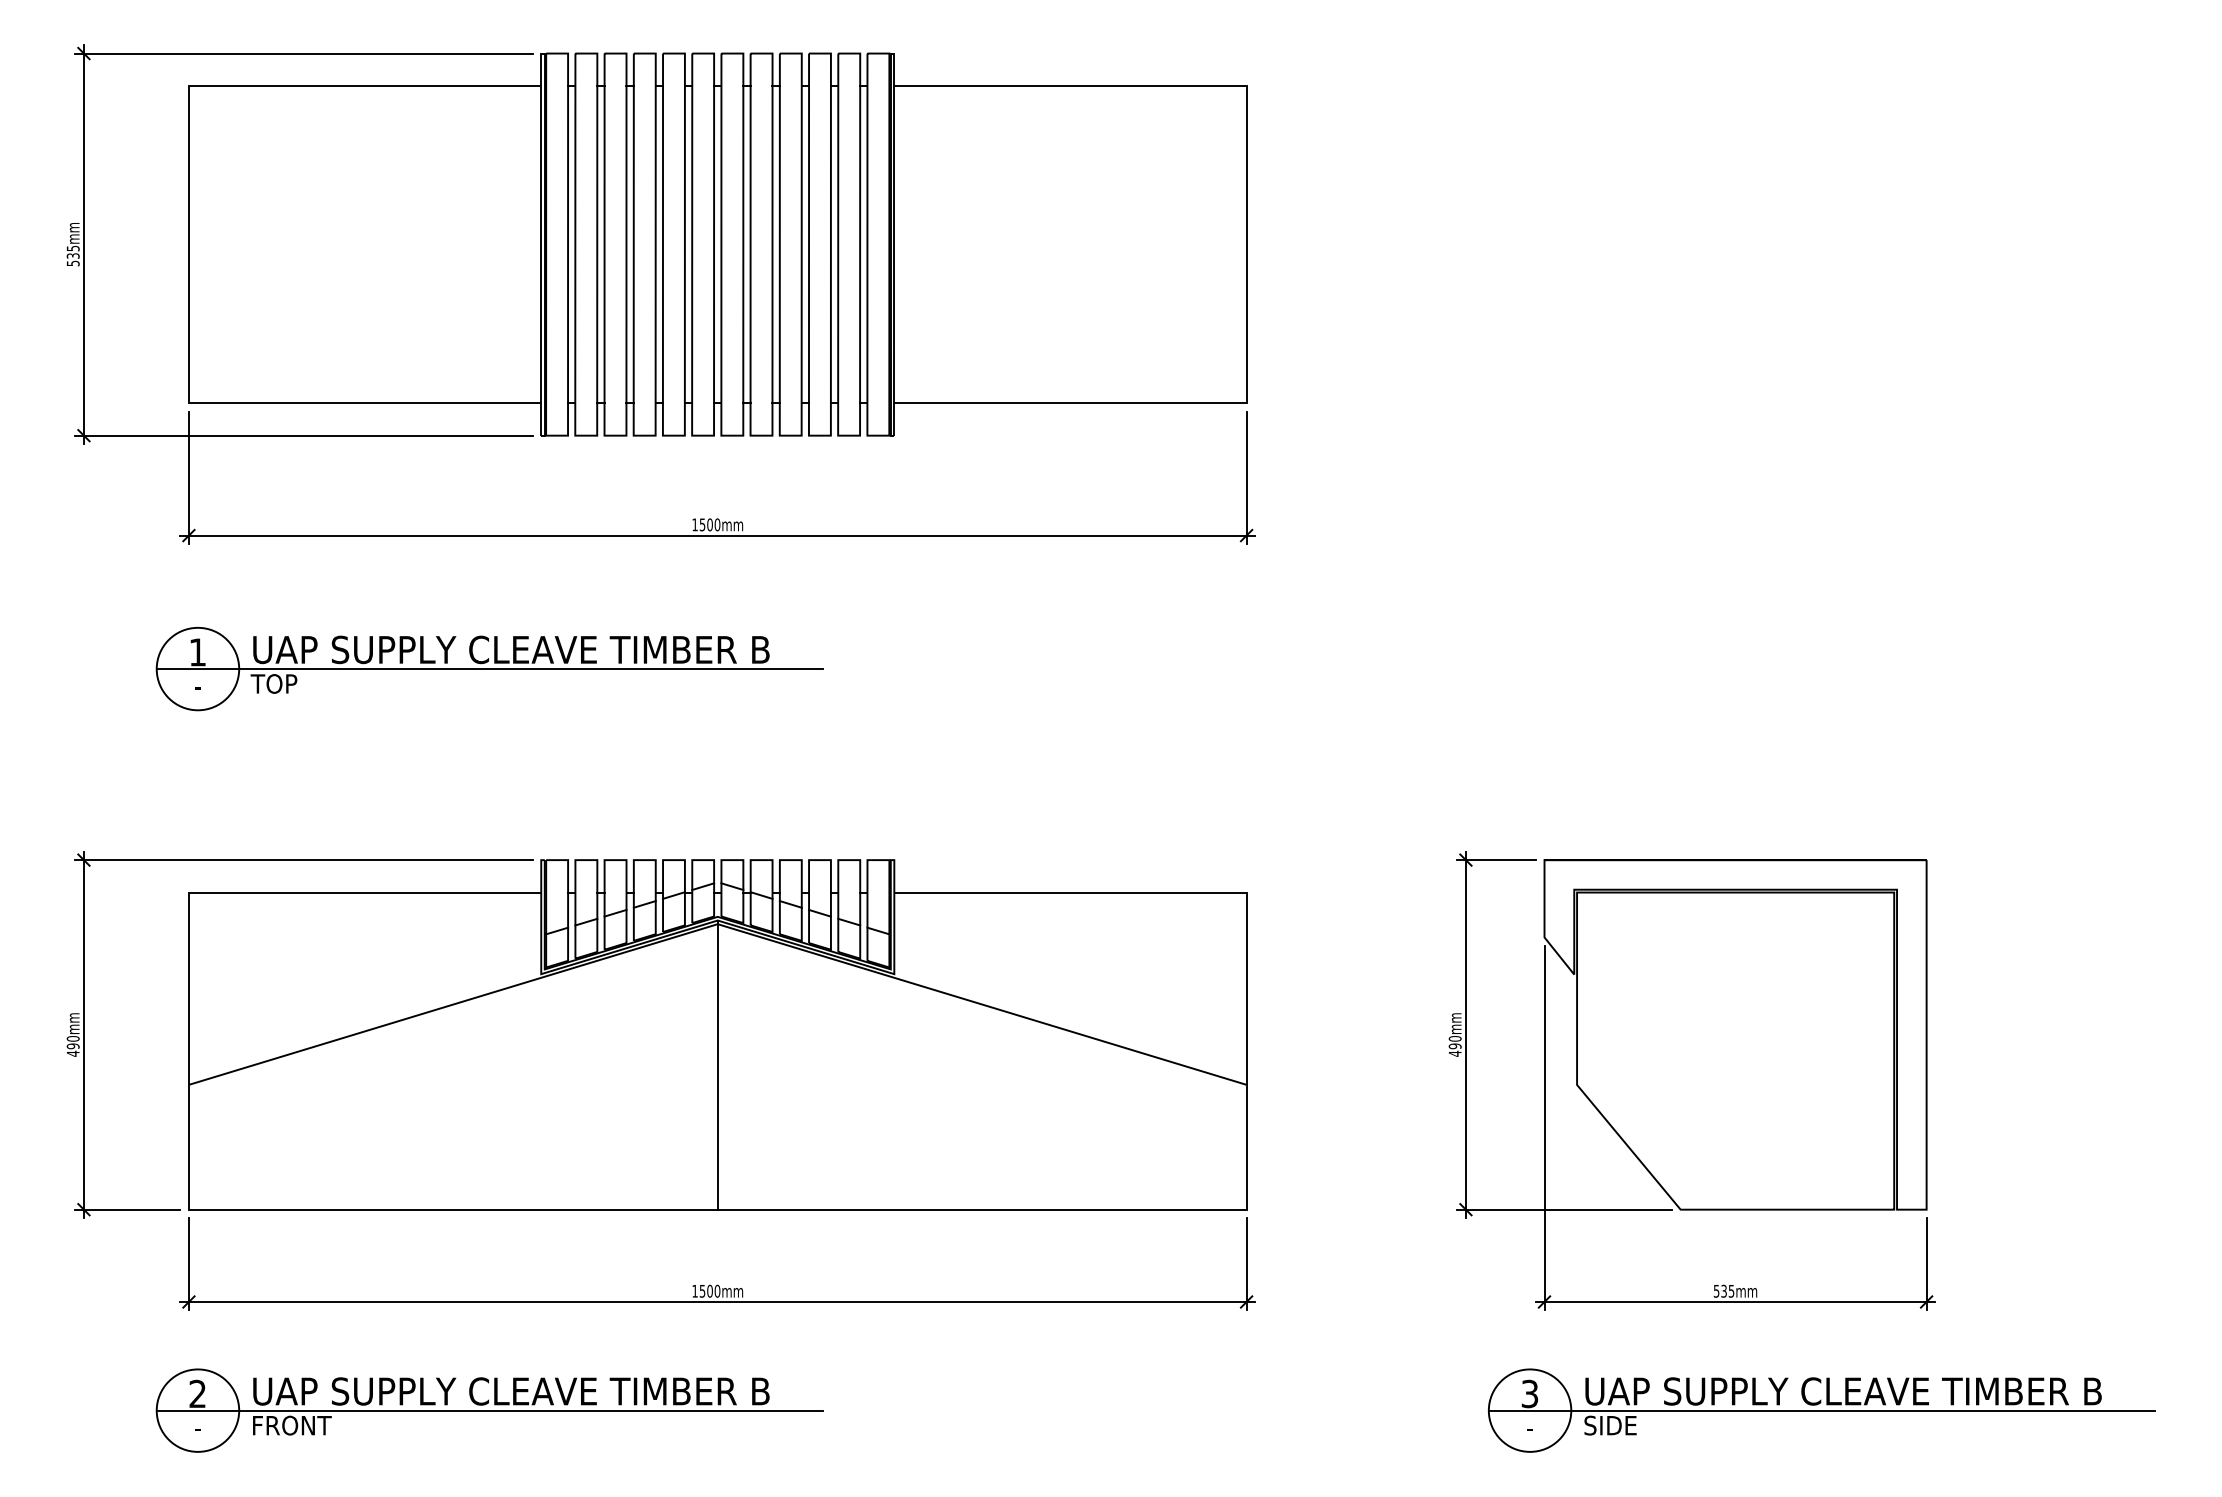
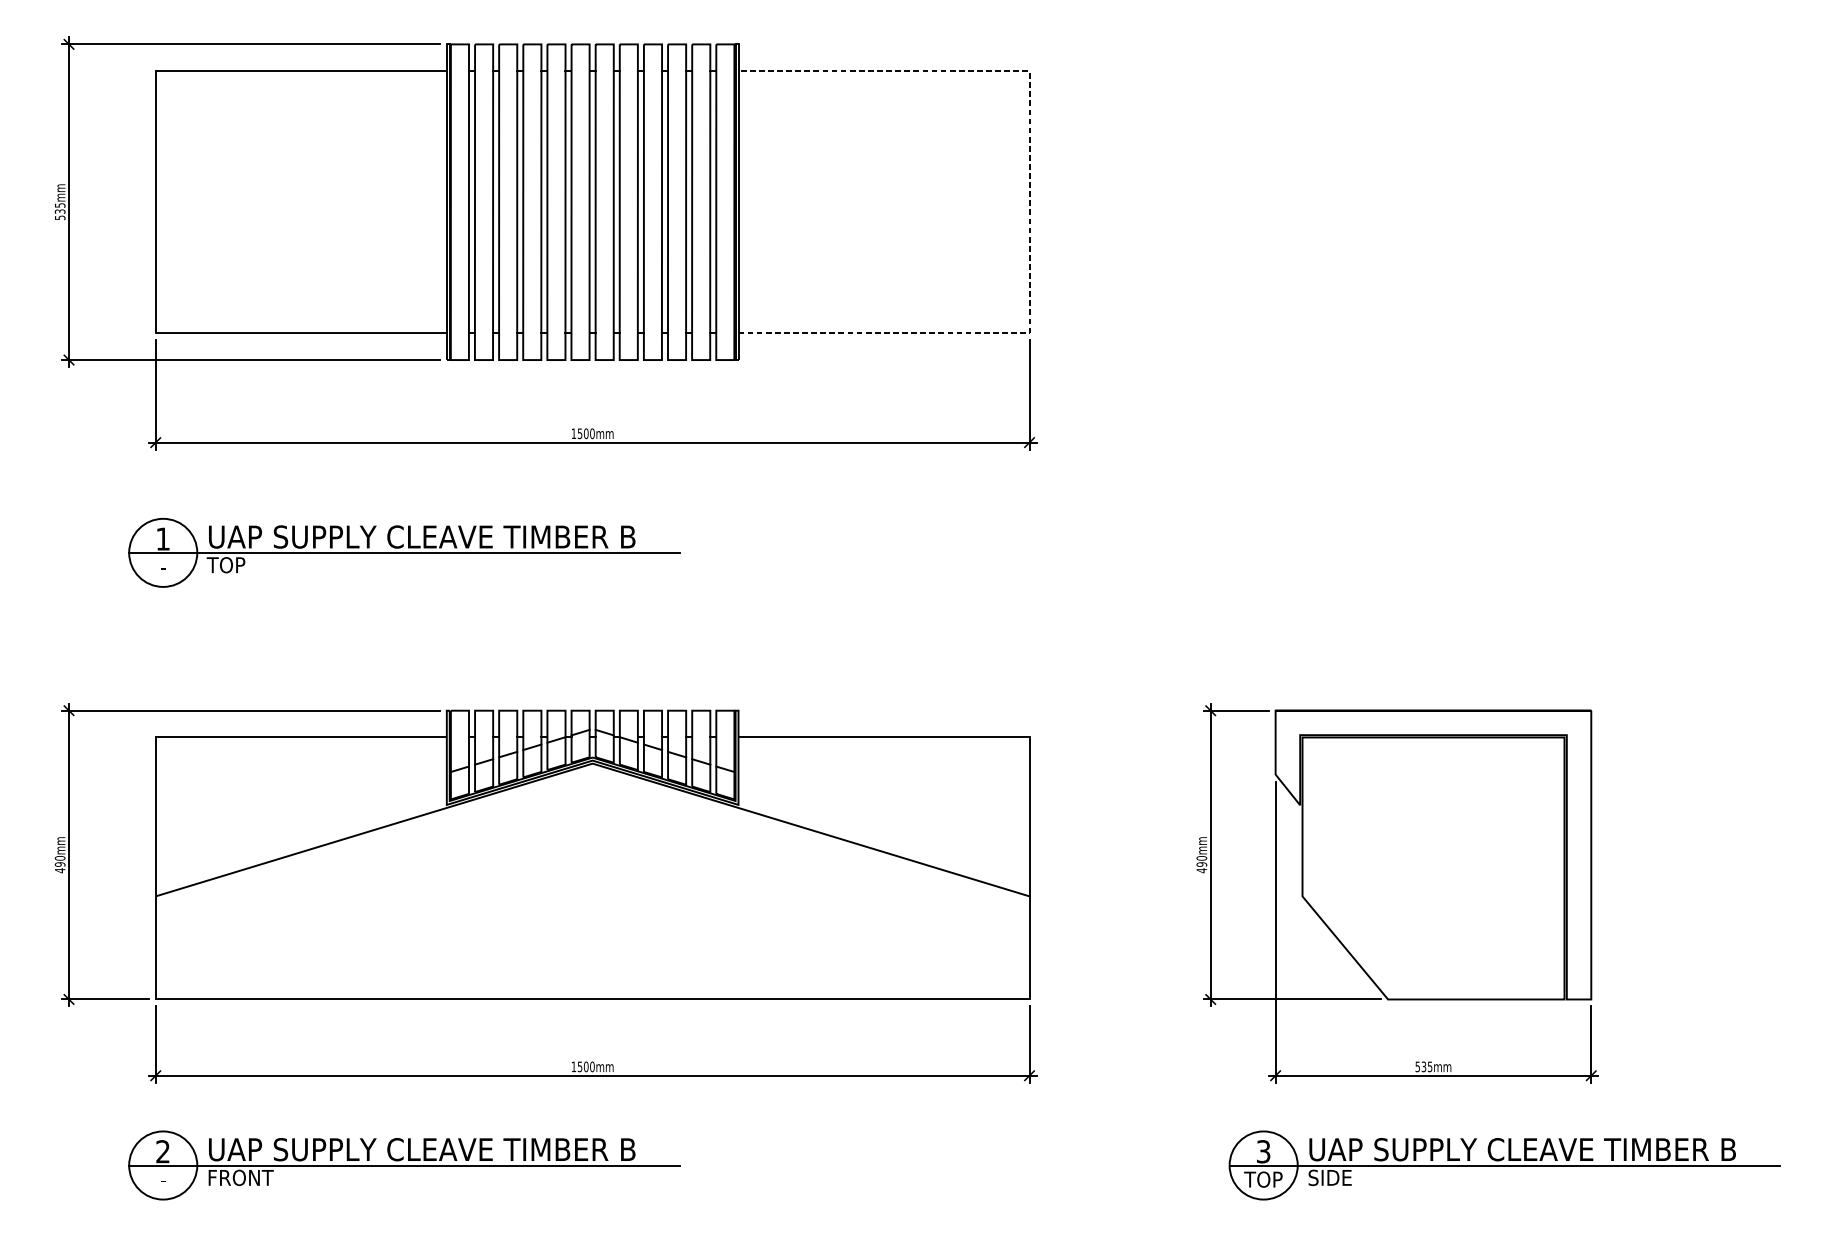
line: (1246, 244) -> (1029, 202), solid -> dashed
line: (717, 1064) -> (592, 879), removed
text: (1529, 1427) -> (1263, 1179), - -> TOP

